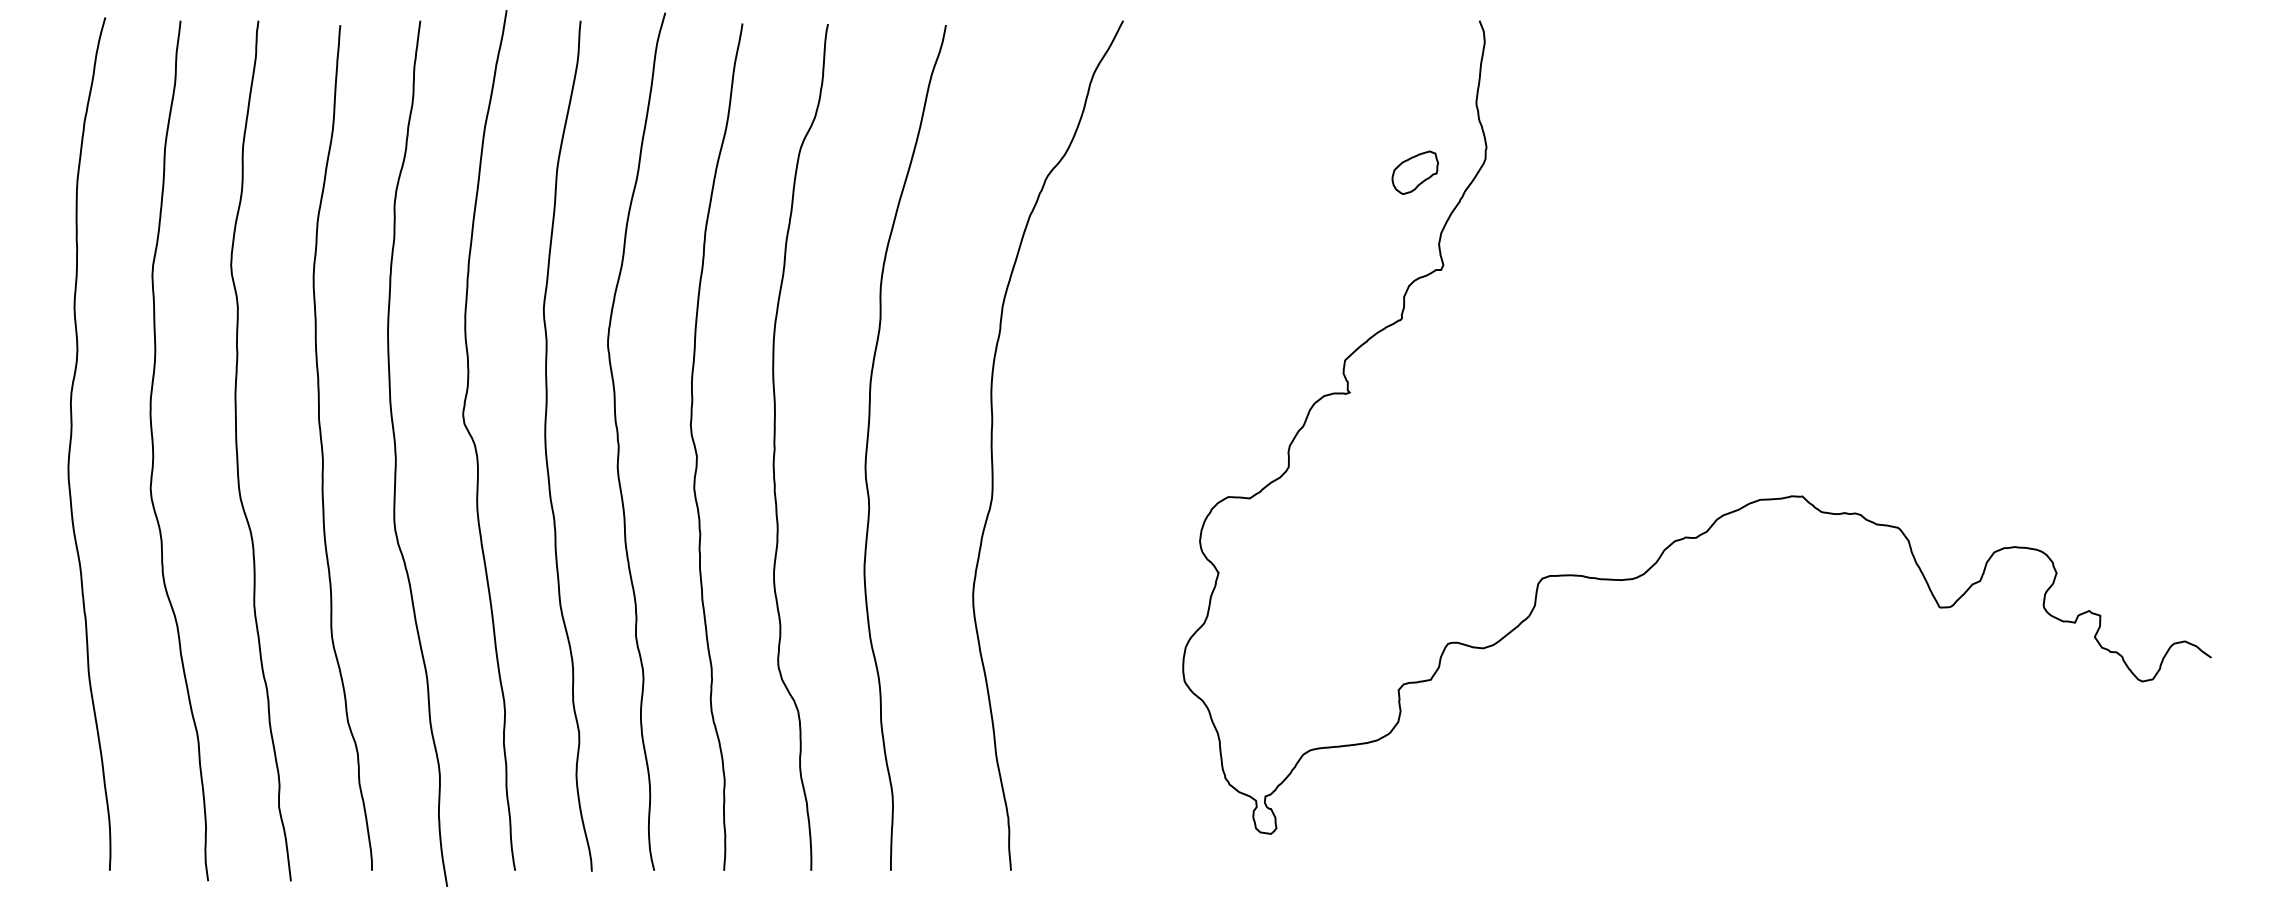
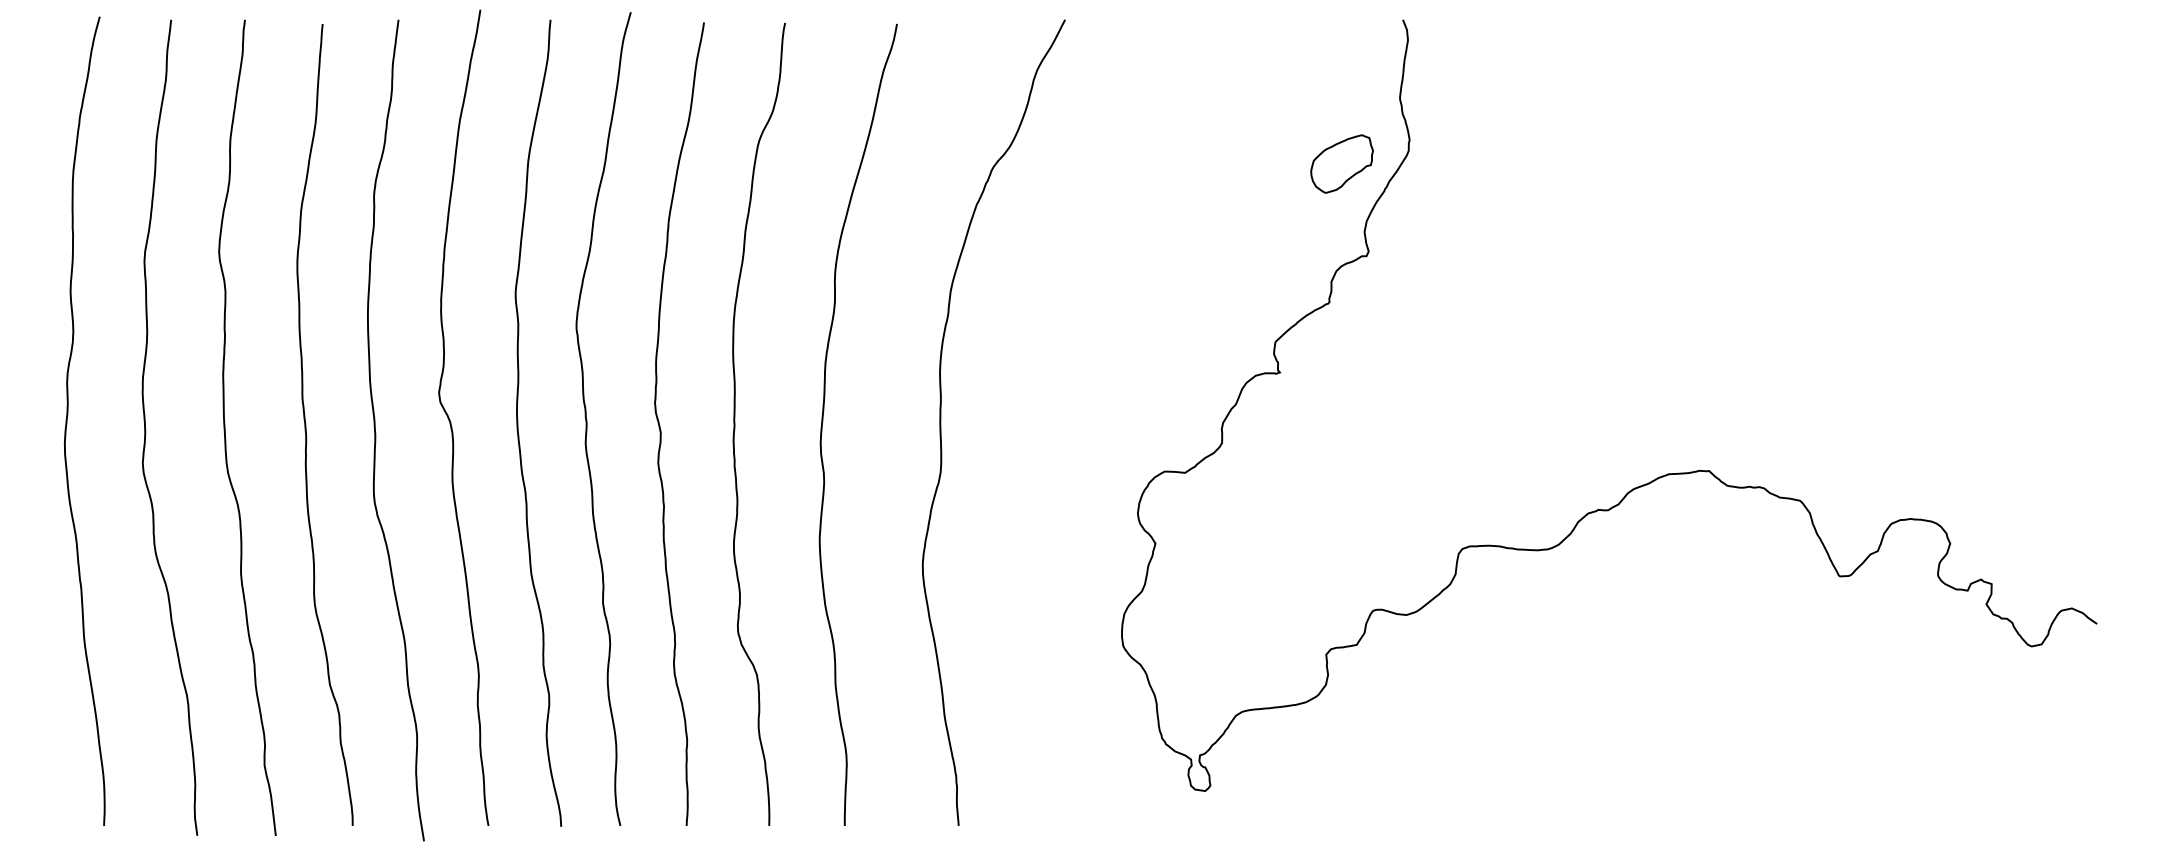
part: (1414, 172) -> (1341, 163), size x1.43

